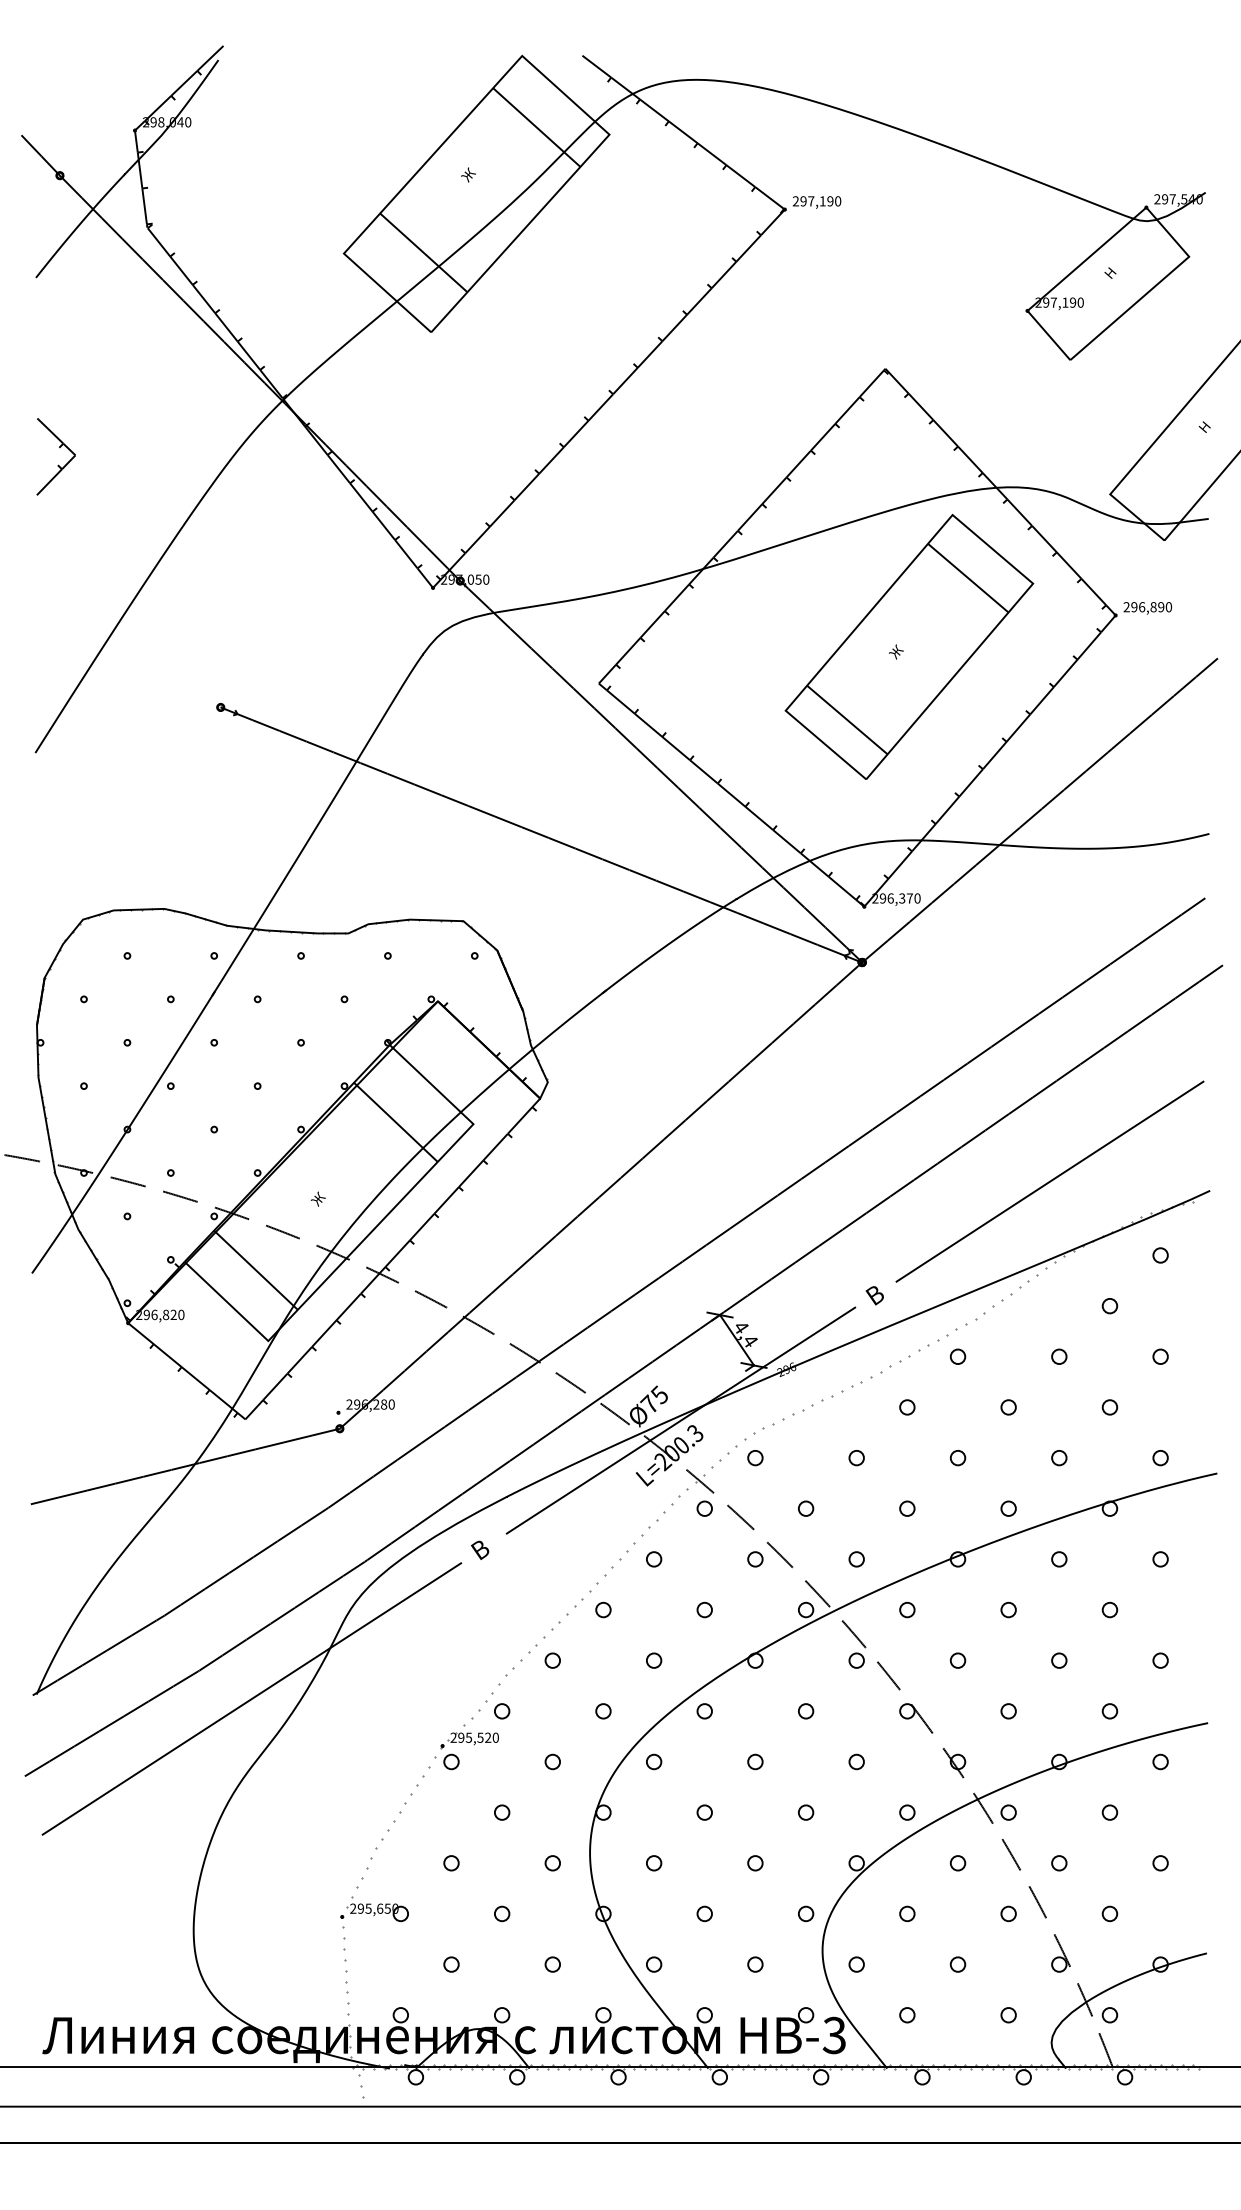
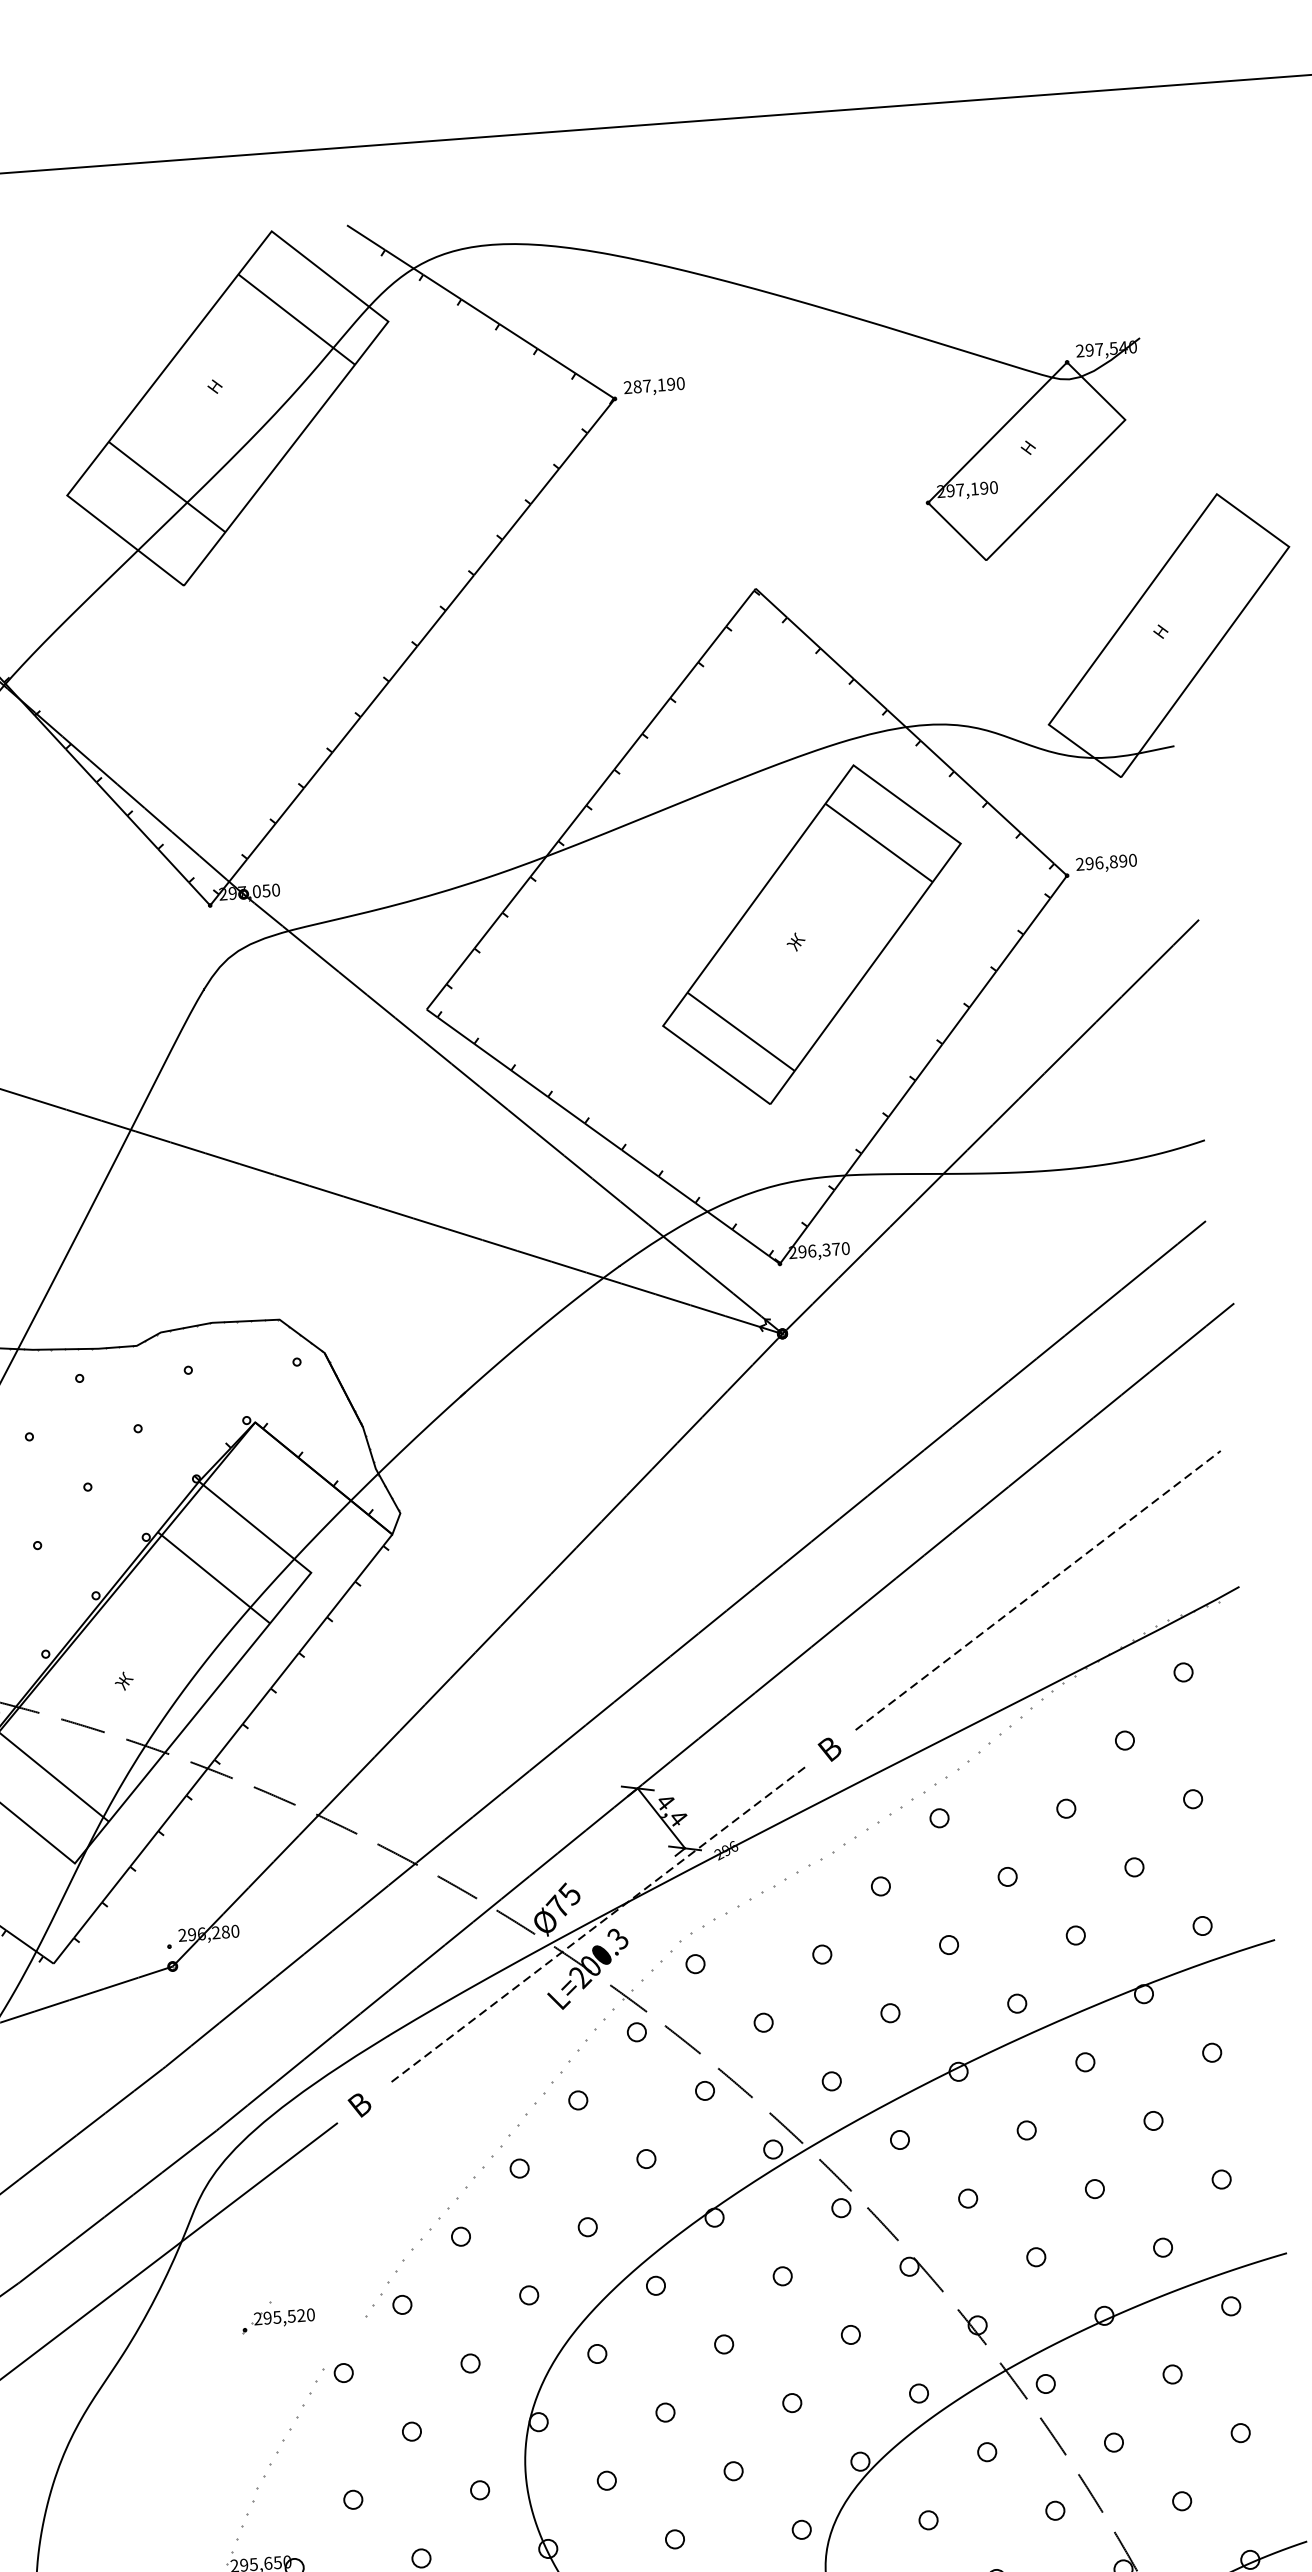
text: (468, 174) -> (215, 384), Ж -> Н
text: (803, 201) -> (637, 387), 297,190 -> 287,190
line: (1050, 1181) -> (1038, 1590), solid -> dashed
line: (681, 1420) -> (599, 1924), solid -> dashed
part: (469, 1736) -> (277, 2315), moved

